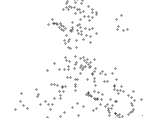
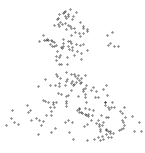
part: (77, 105) -> (68, 121), size x0.6

